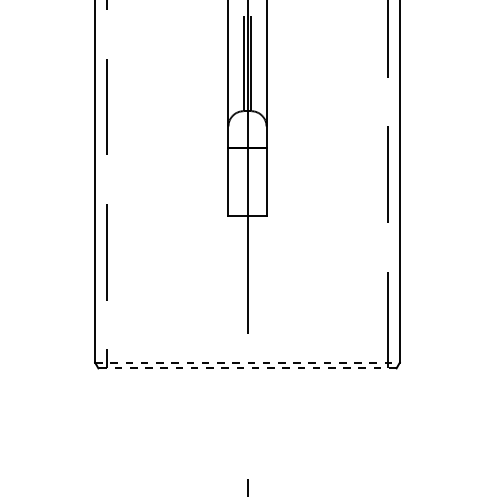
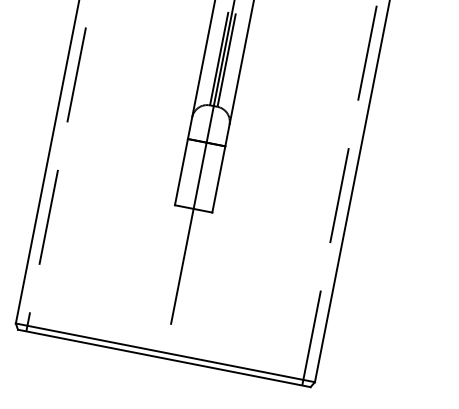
line: (247, 362) -> (165, 352), dashed -> solid
line: (247, 368) -> (164, 358), dashed -> solid

